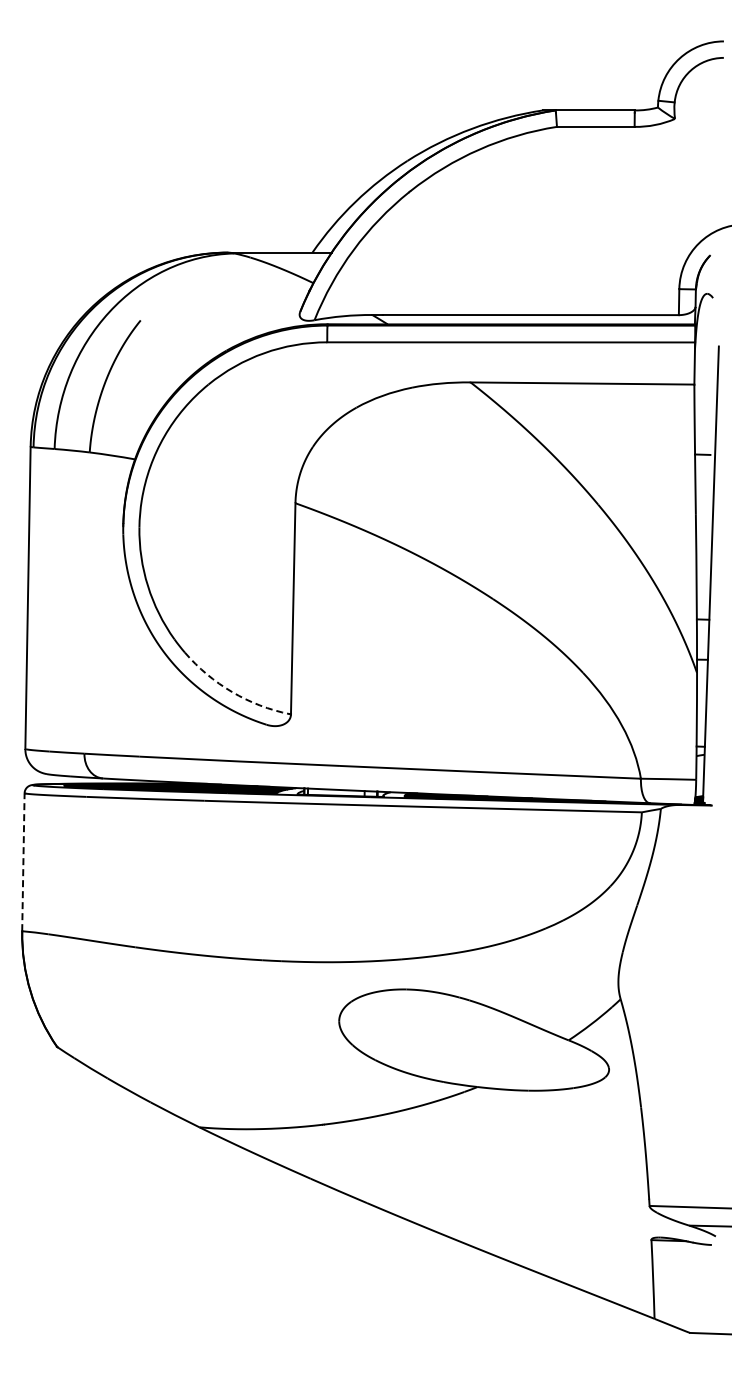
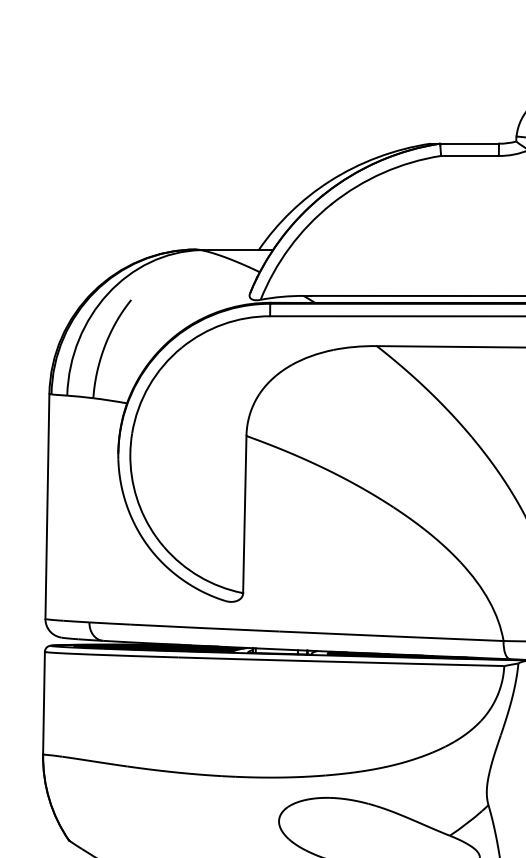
arc: (232, 692) -> (199, 576), dashed -> solid
line: (23, 862) -> (44, 703), dashed -> solid

